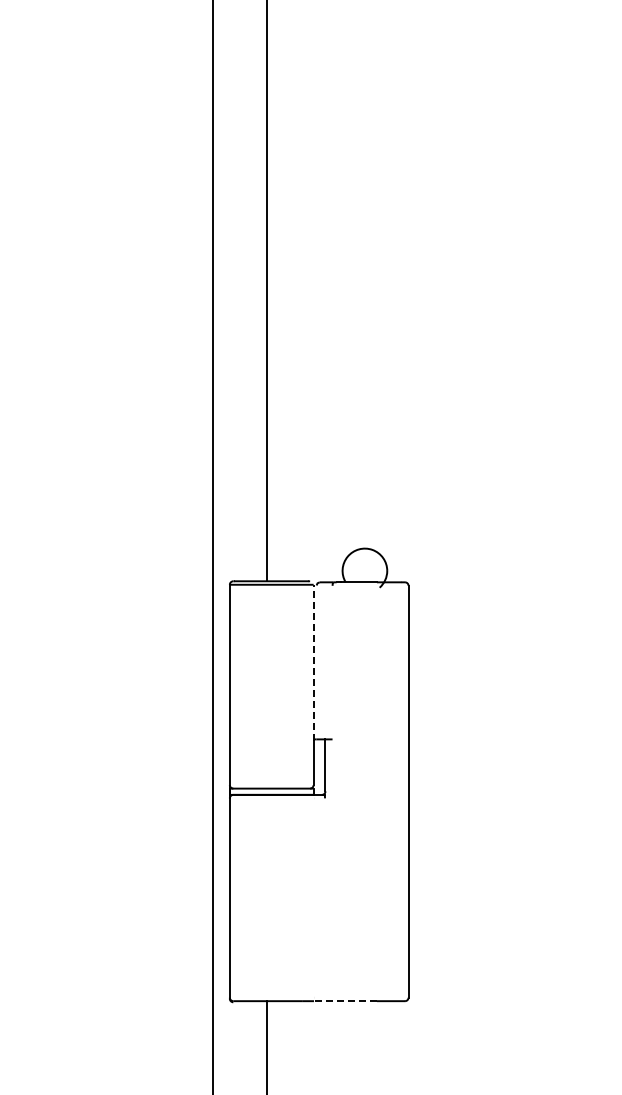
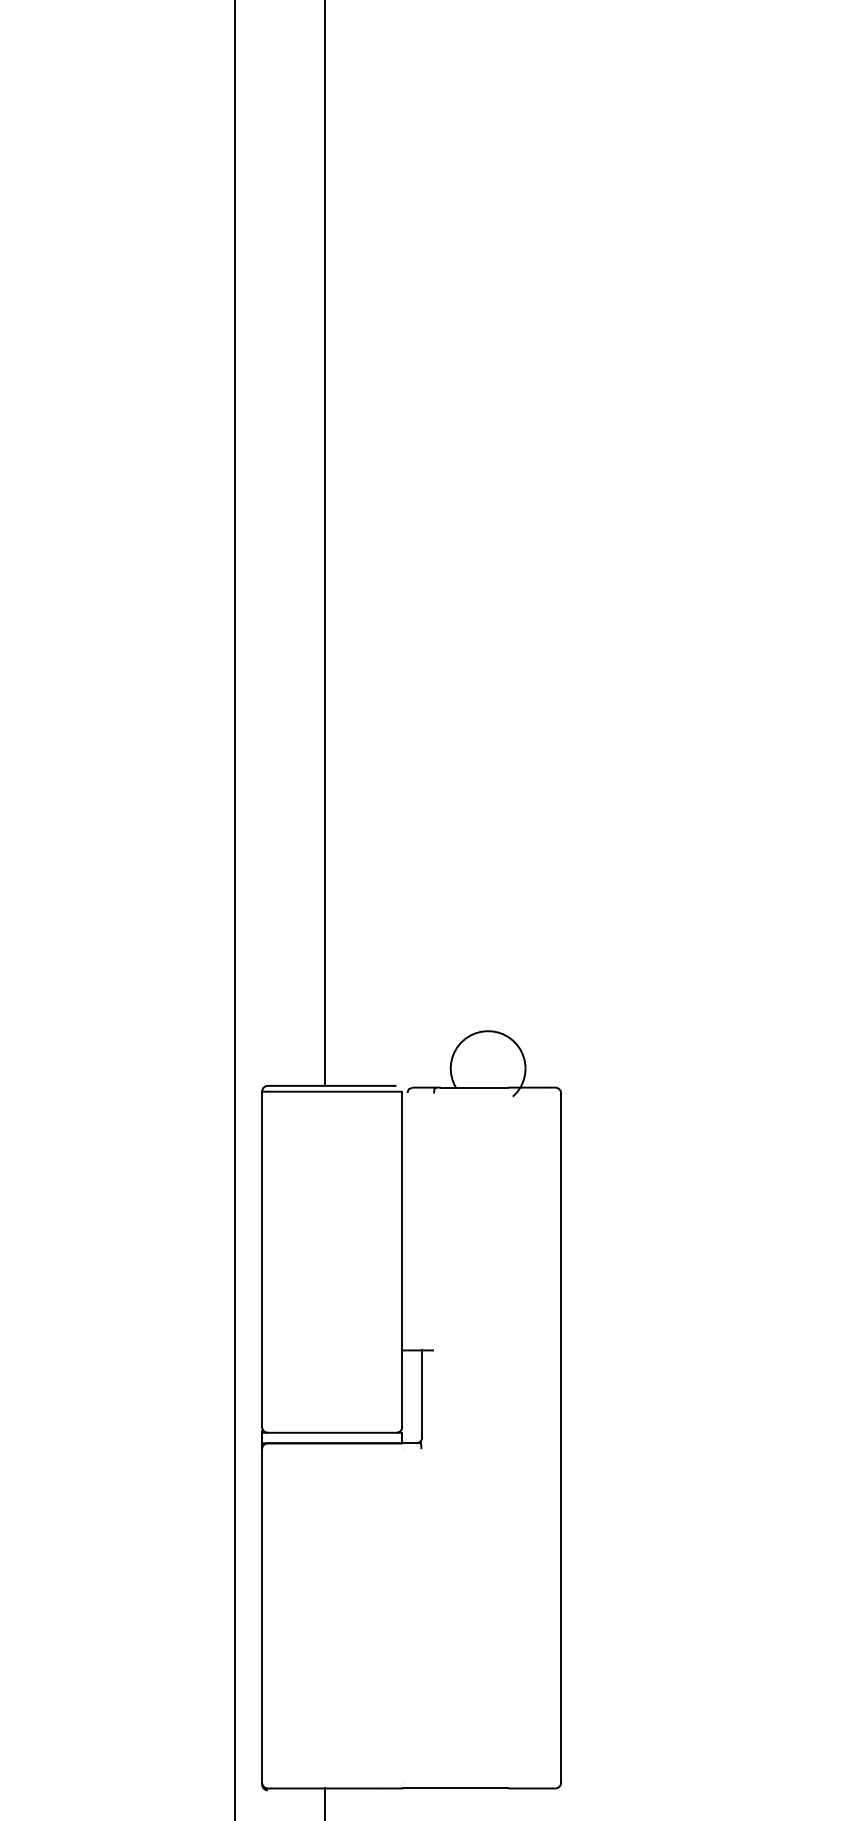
line: (313, 662) -> (402, 1221), dashed -> solid
line: (344, 1001) -> (453, 1789), dashed -> solid

